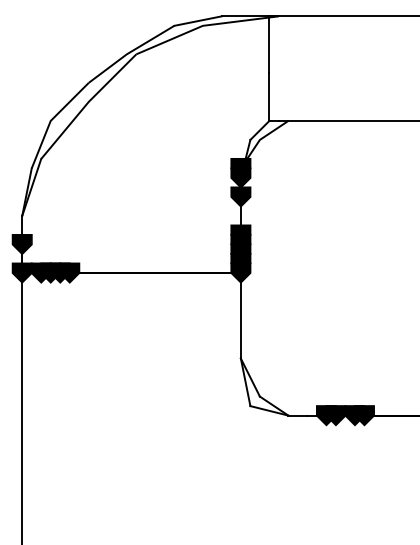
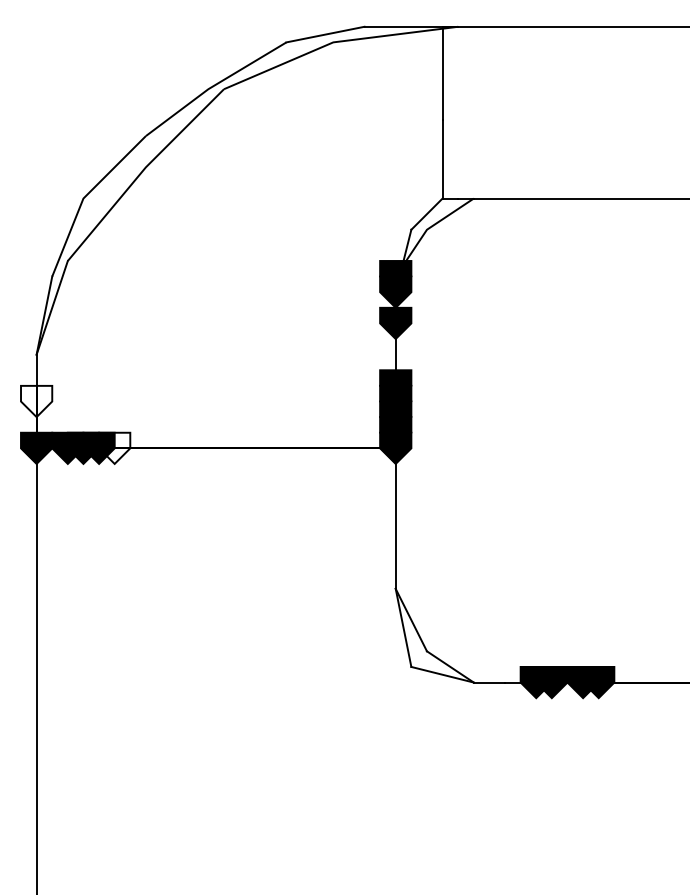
fill: (21, 244) -> (35, 401), removed
fill: (69, 272) -> (114, 447), removed

